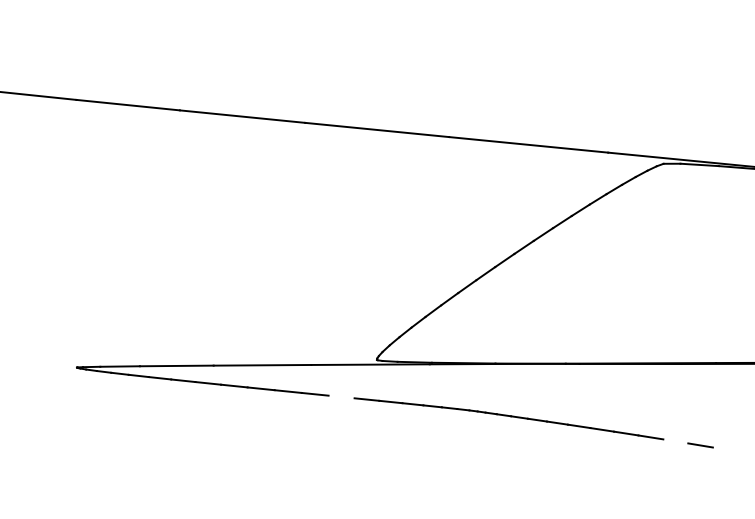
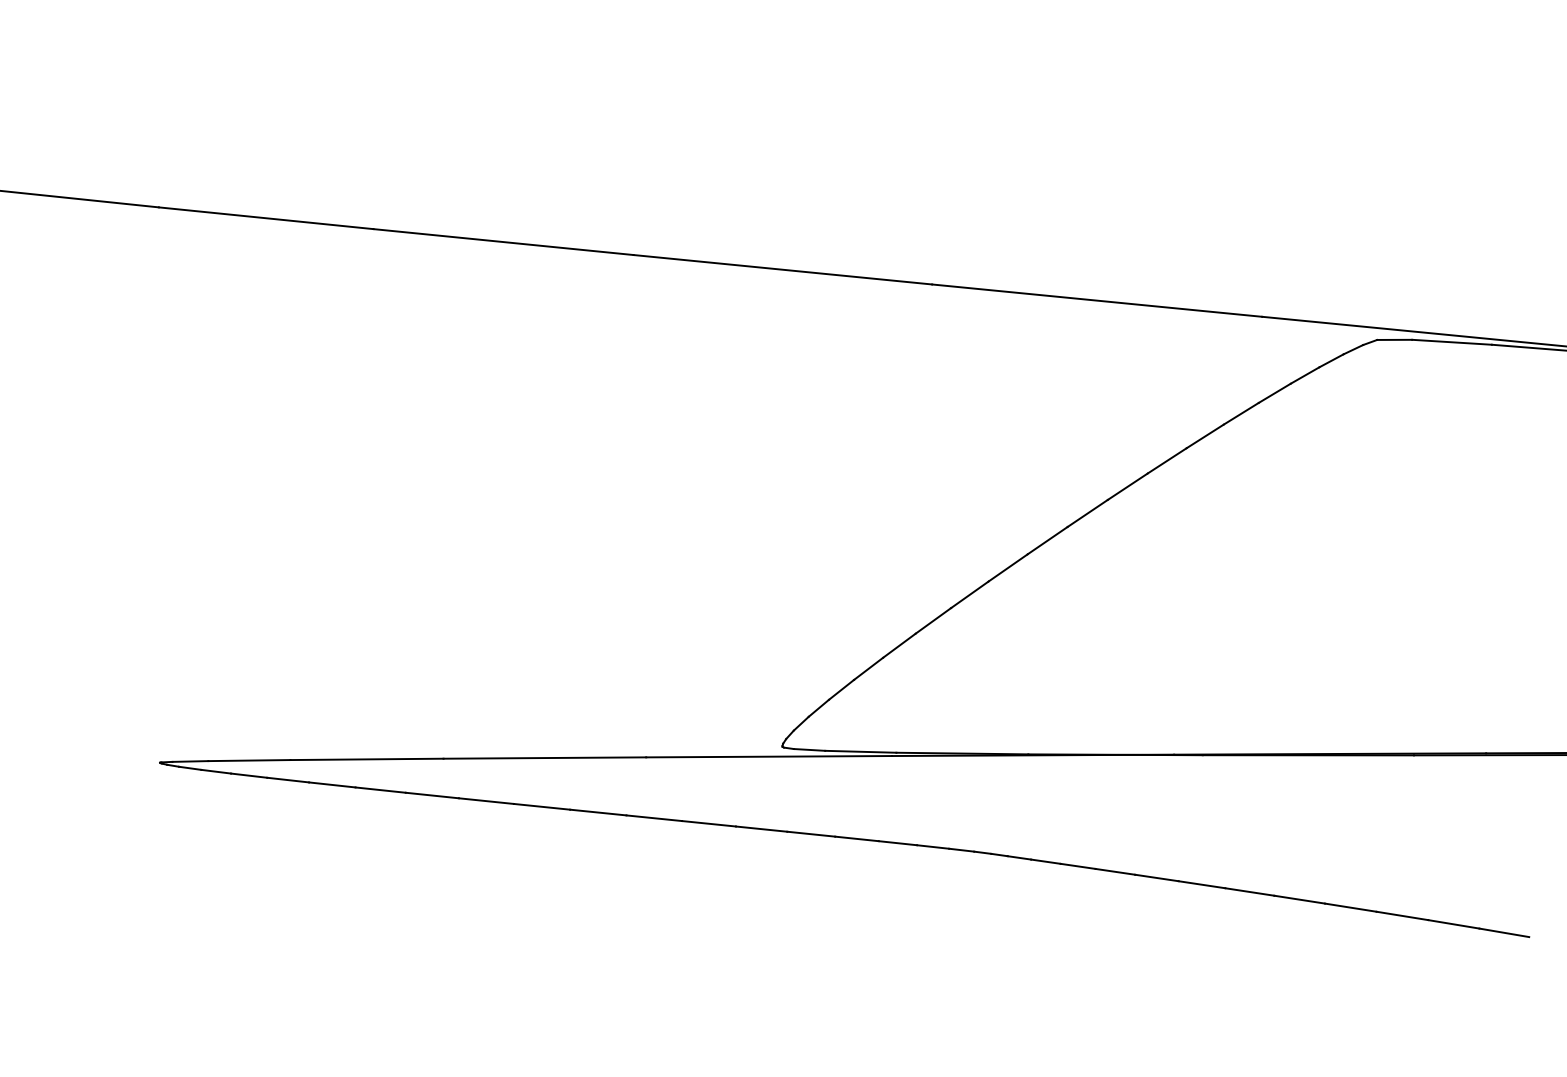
line: (341, 396) -> (708, 822), added
line: (675, 441) -> (1401, 916), added
line: (724, 449) -> (1503, 932), added

